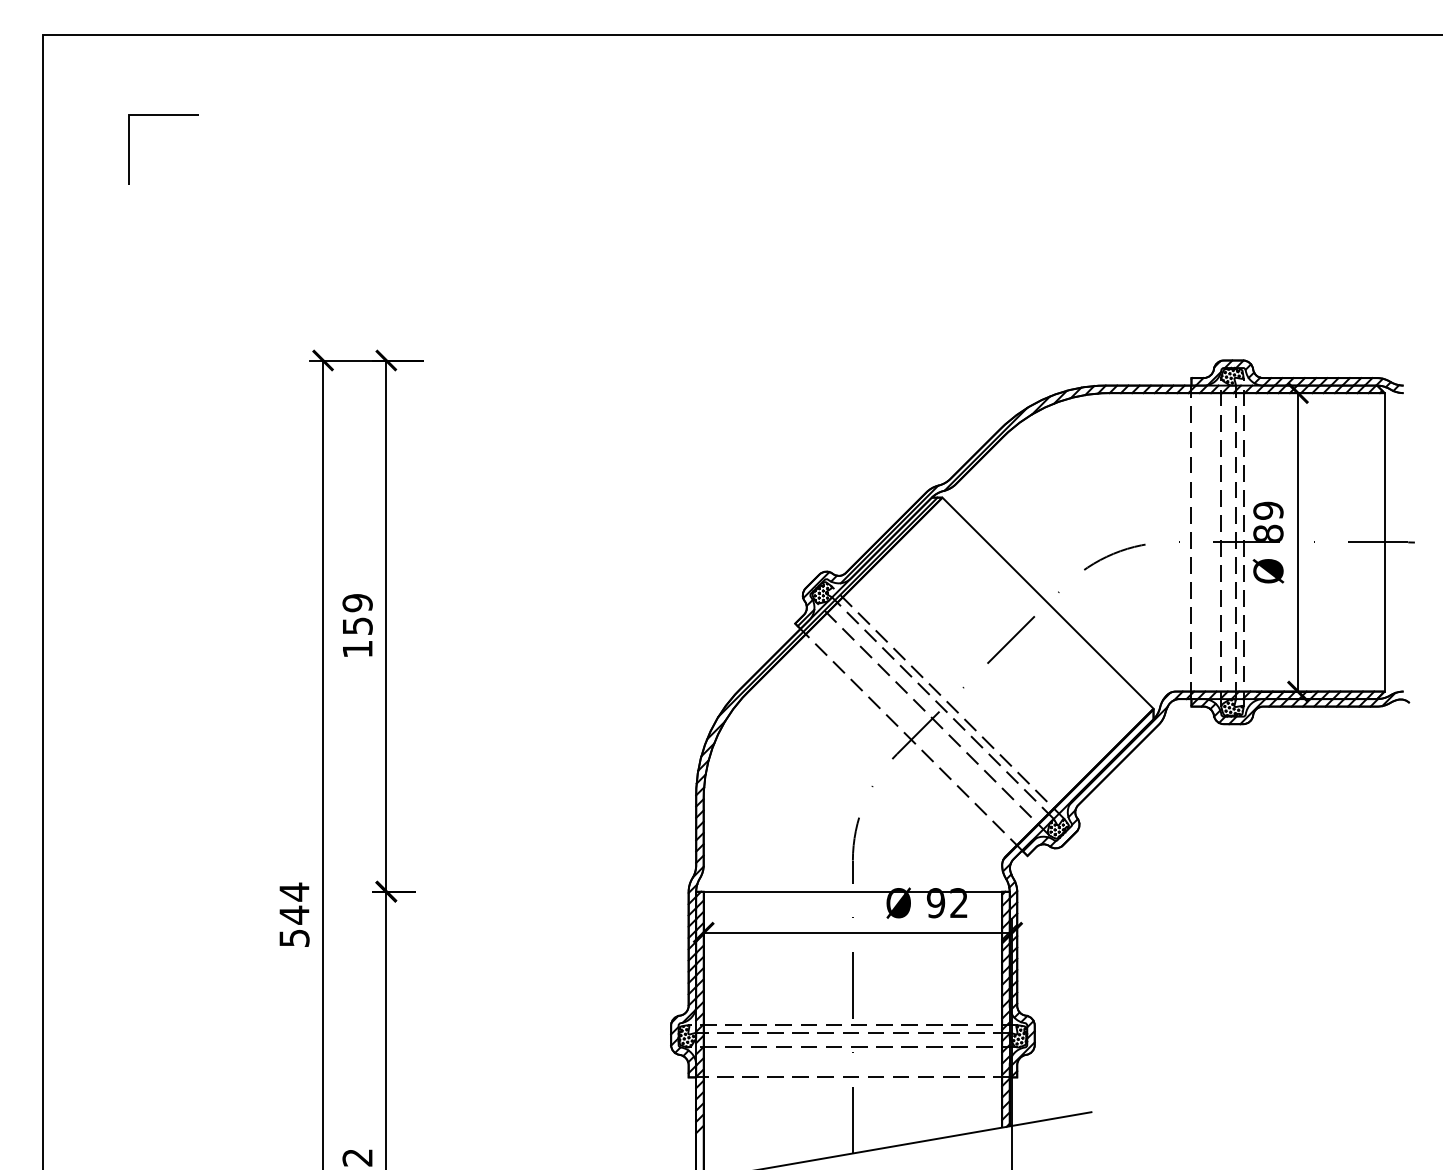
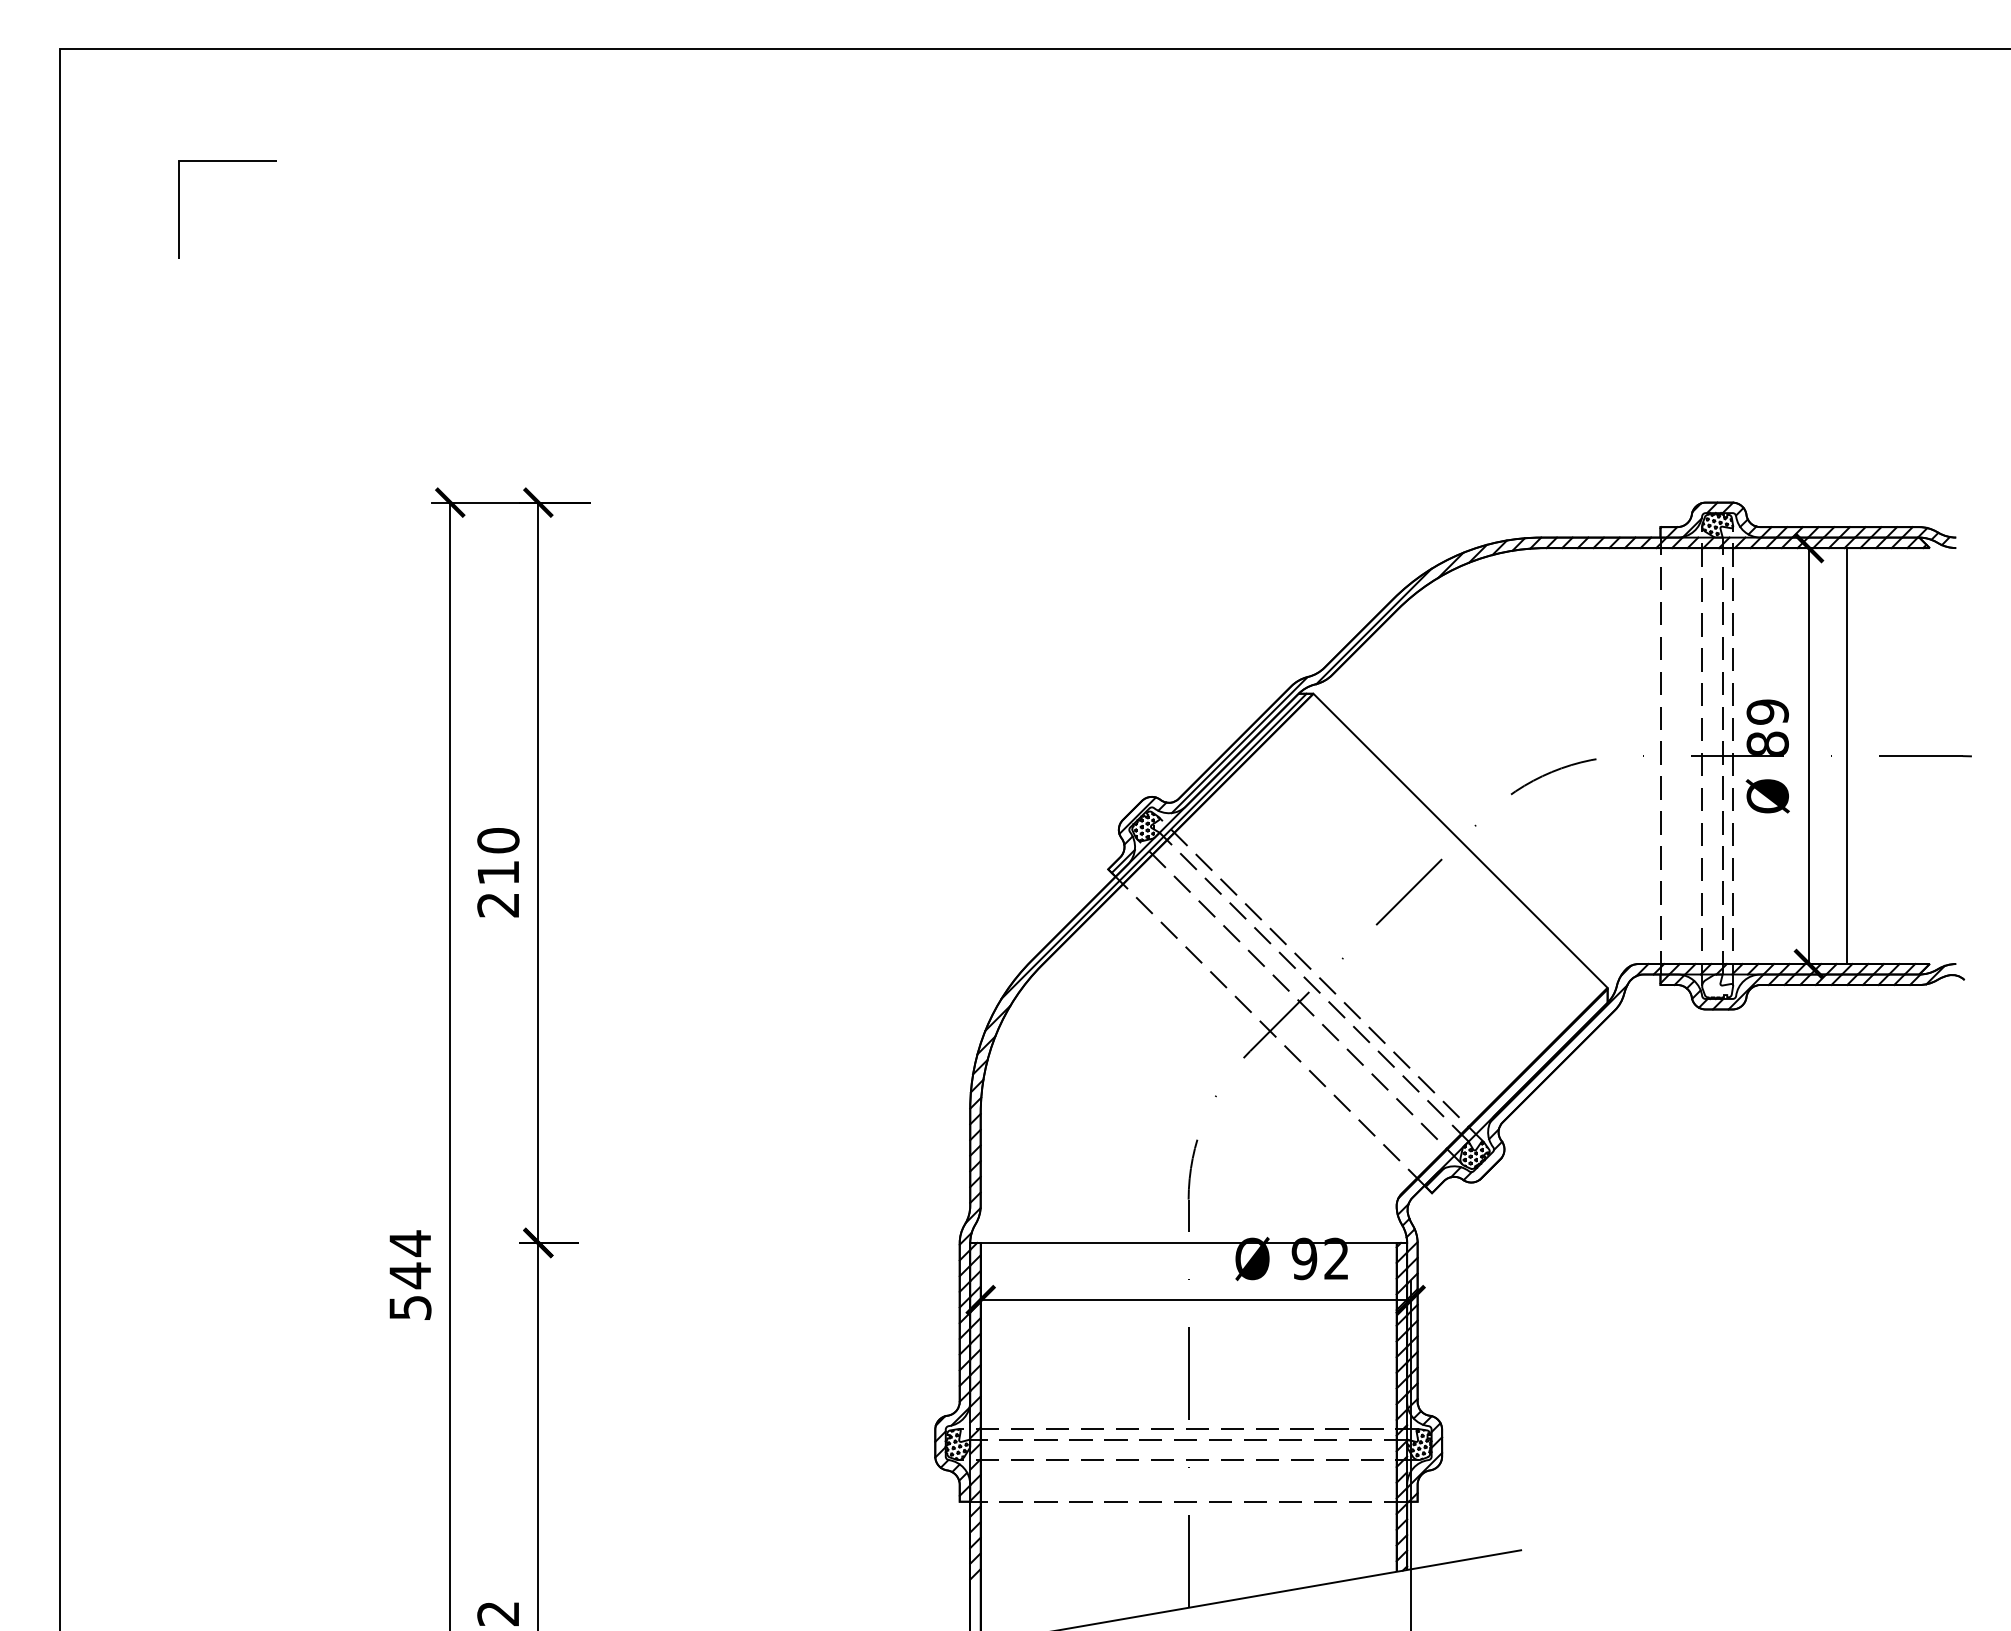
line: (1384, 542) -> (1846, 756), moved
text: (357, 625) -> (498, 872), 159 -> 210
hatch: (1232, 707) -> (1717, 986), removed

